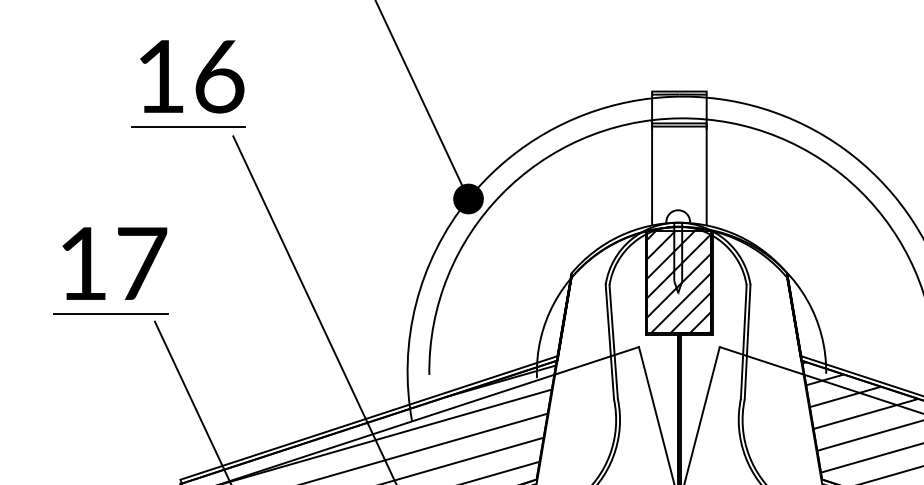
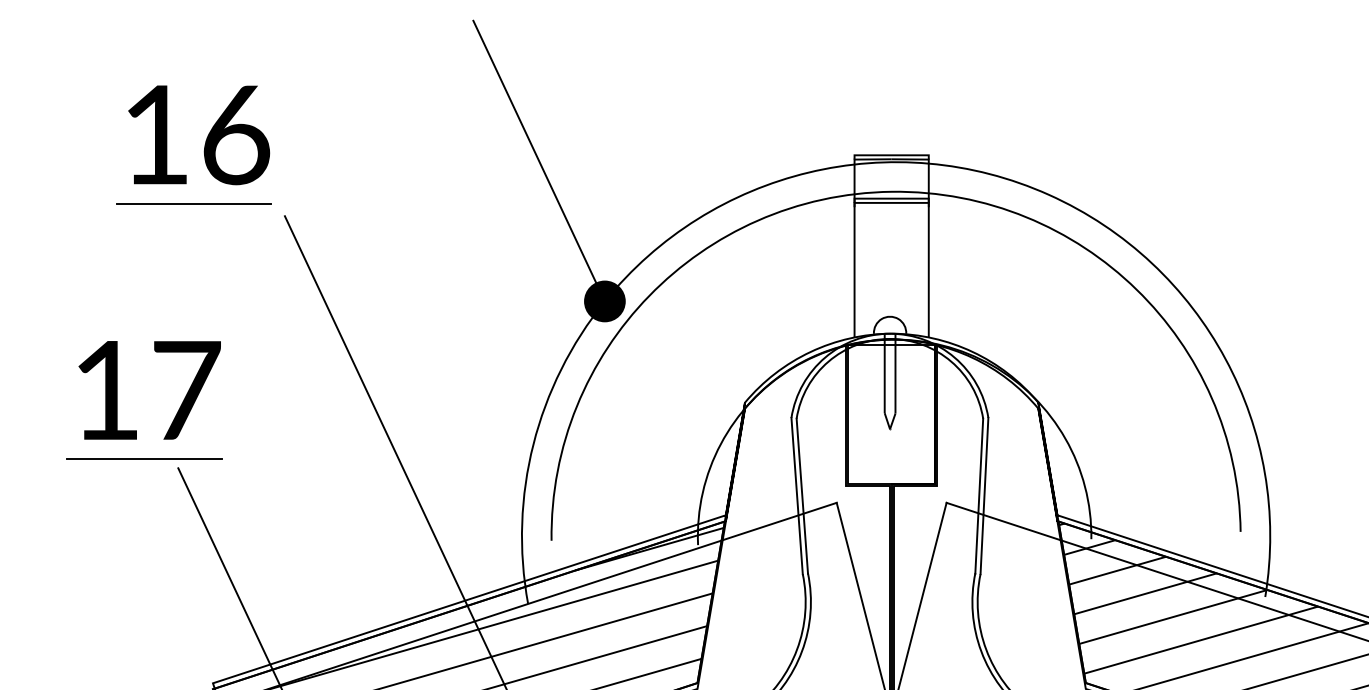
part: (196, 83) -> (204, 144), moved
part: (91, 271) -> (117, 400), moved
hatch: (679, 282) -> (891, 414), removed

